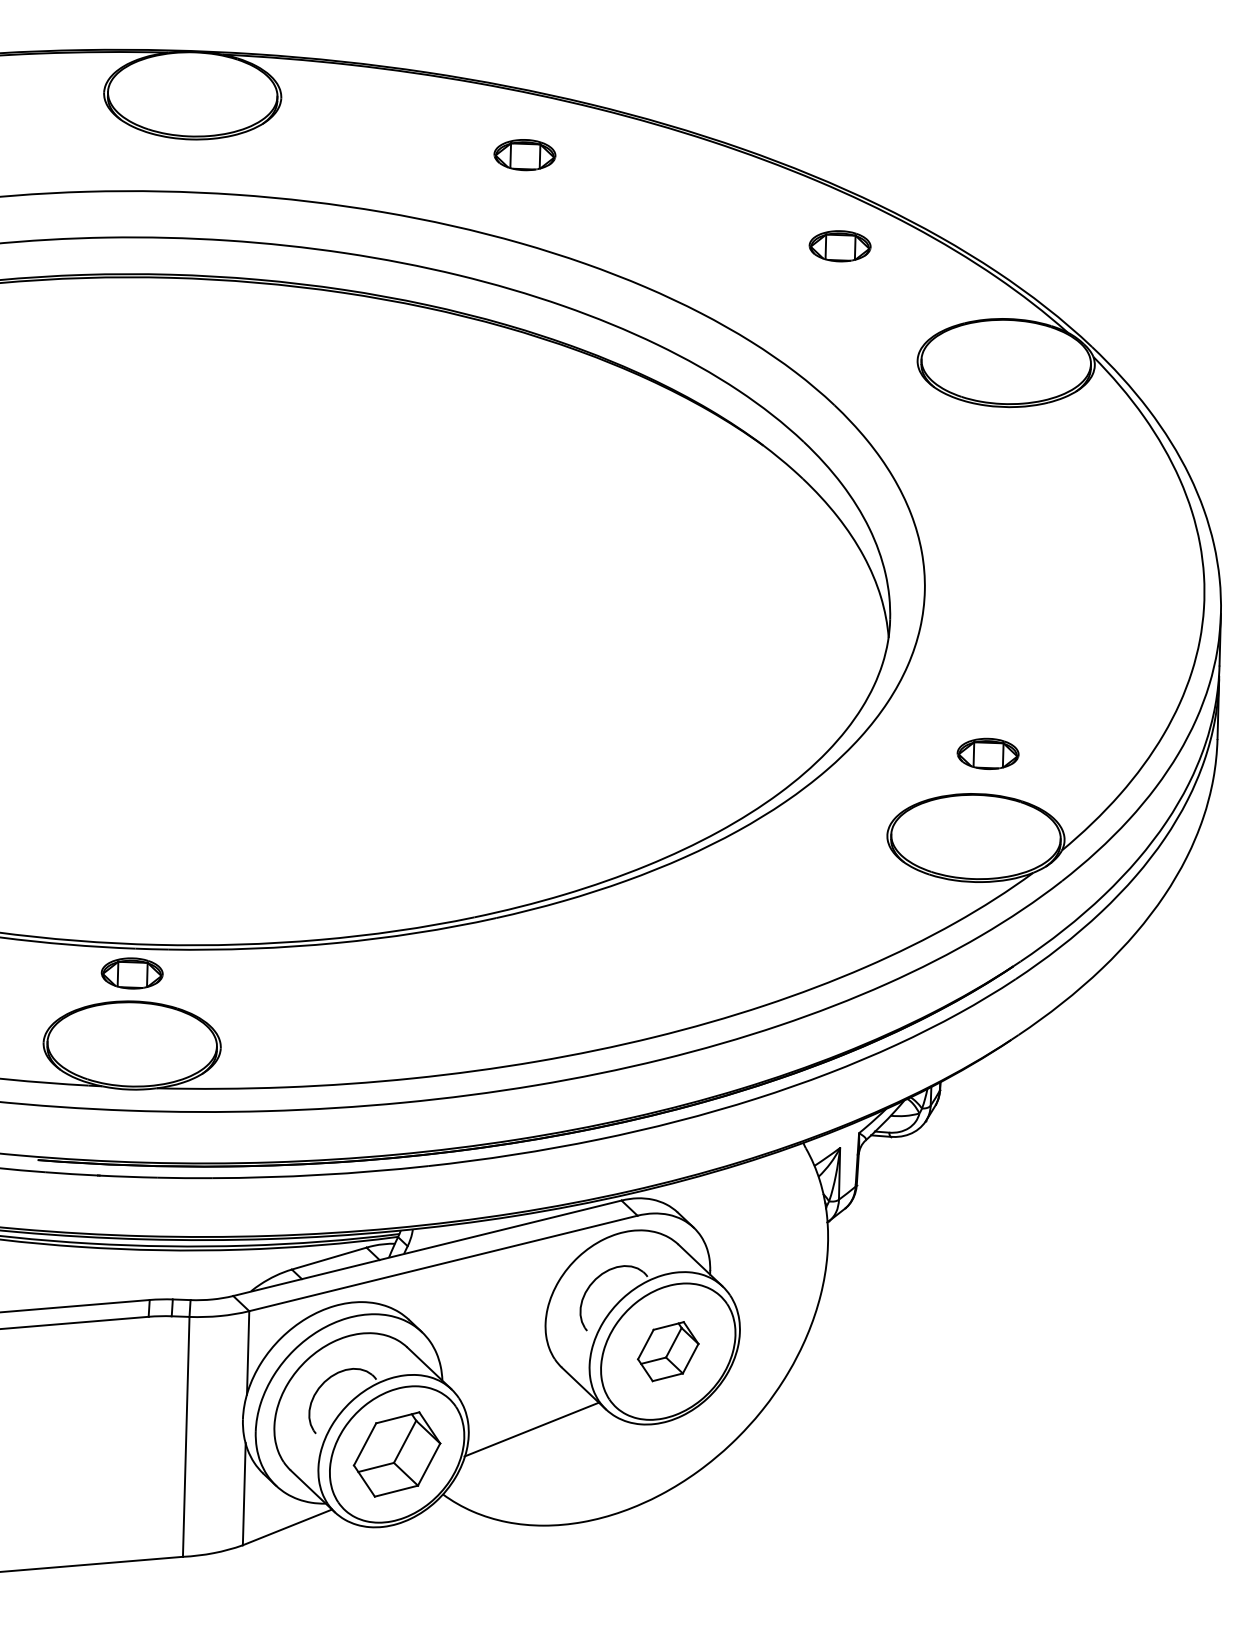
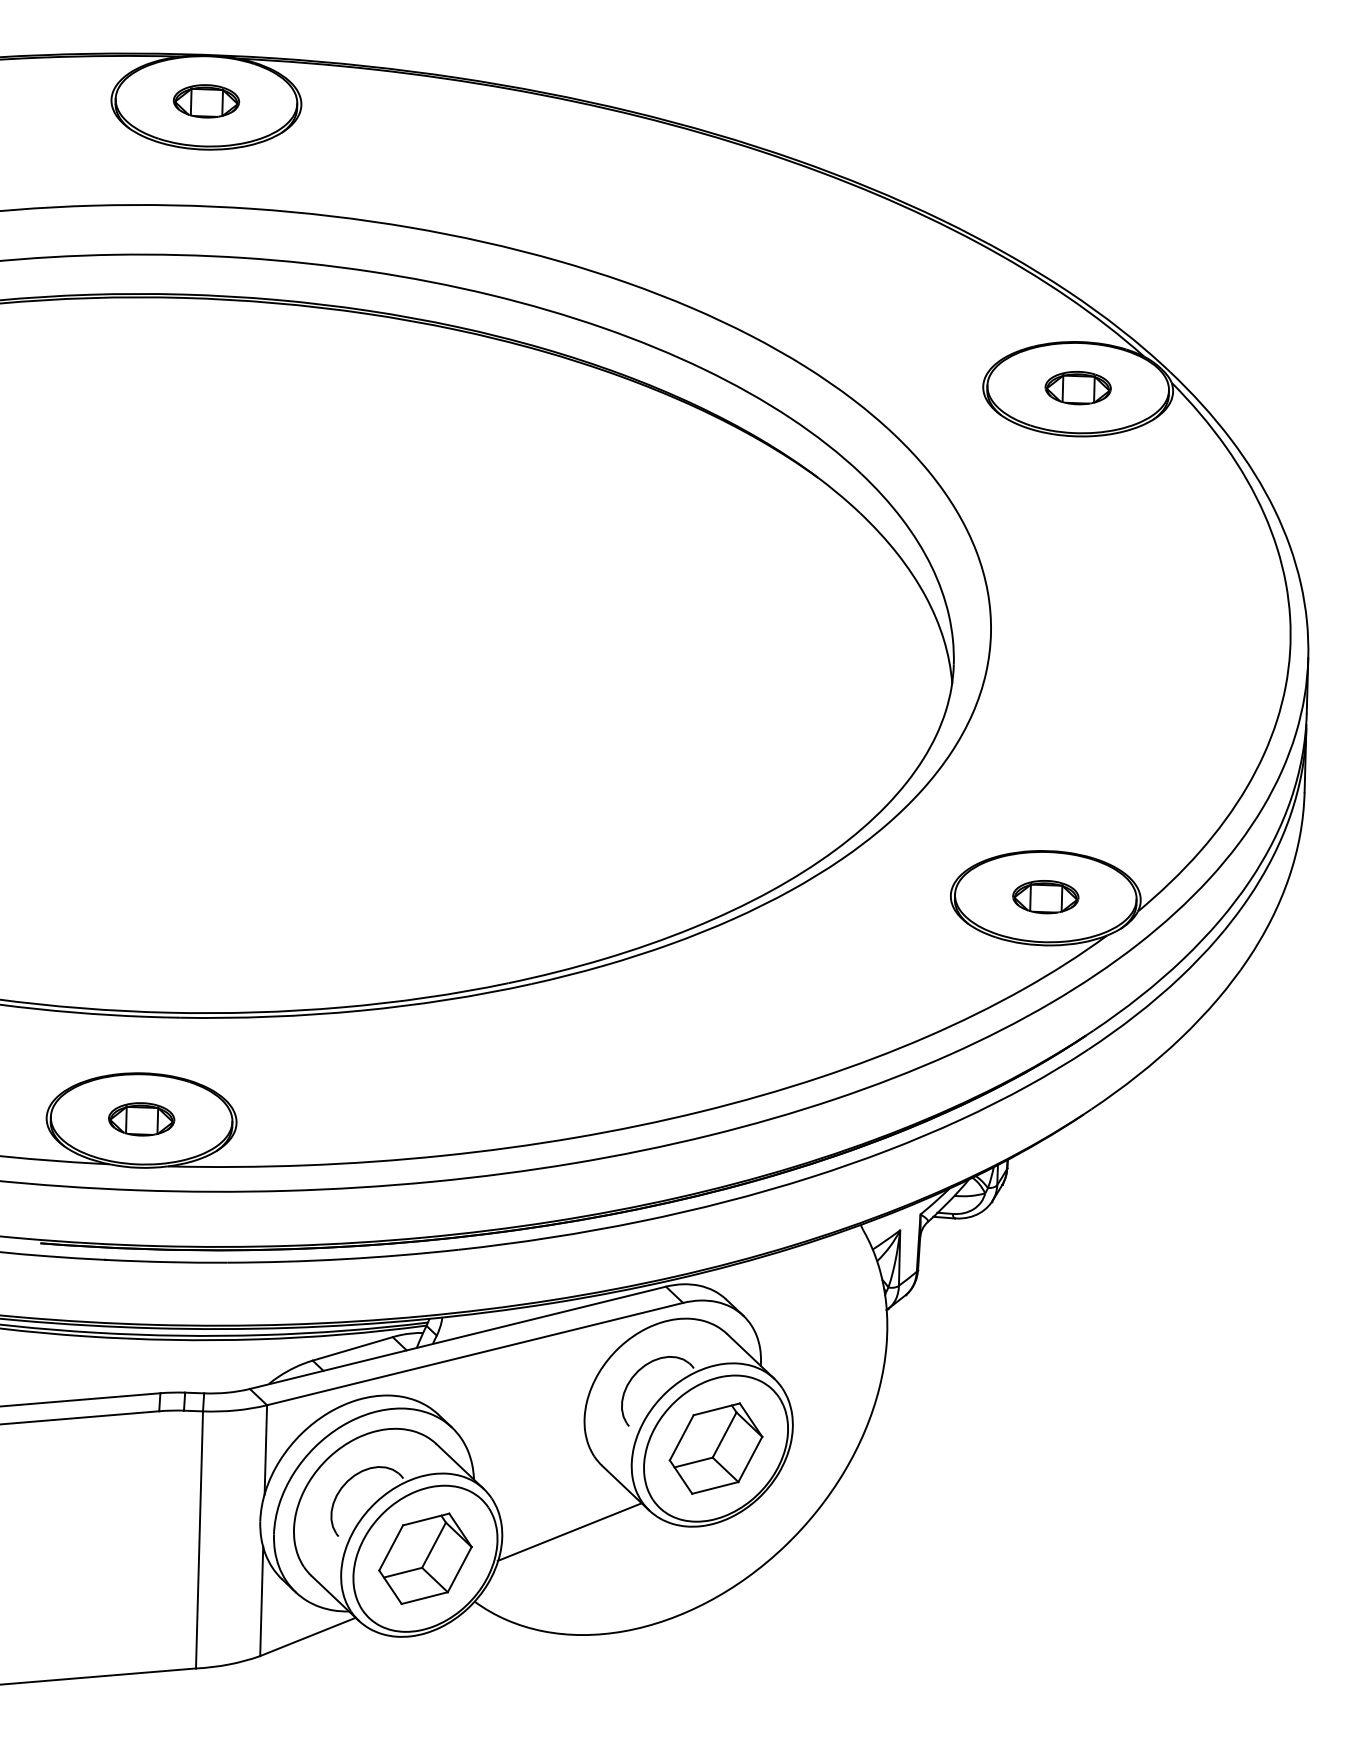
part: (524, 155) -> (206, 101), moved
part: (839, 246) -> (1077, 388), moved
part: (987, 754) -> (1045, 897), moved
part: (132, 973) -> (141, 1119), moved
part: (667, 1351) -> (715, 1448), size x1.43

